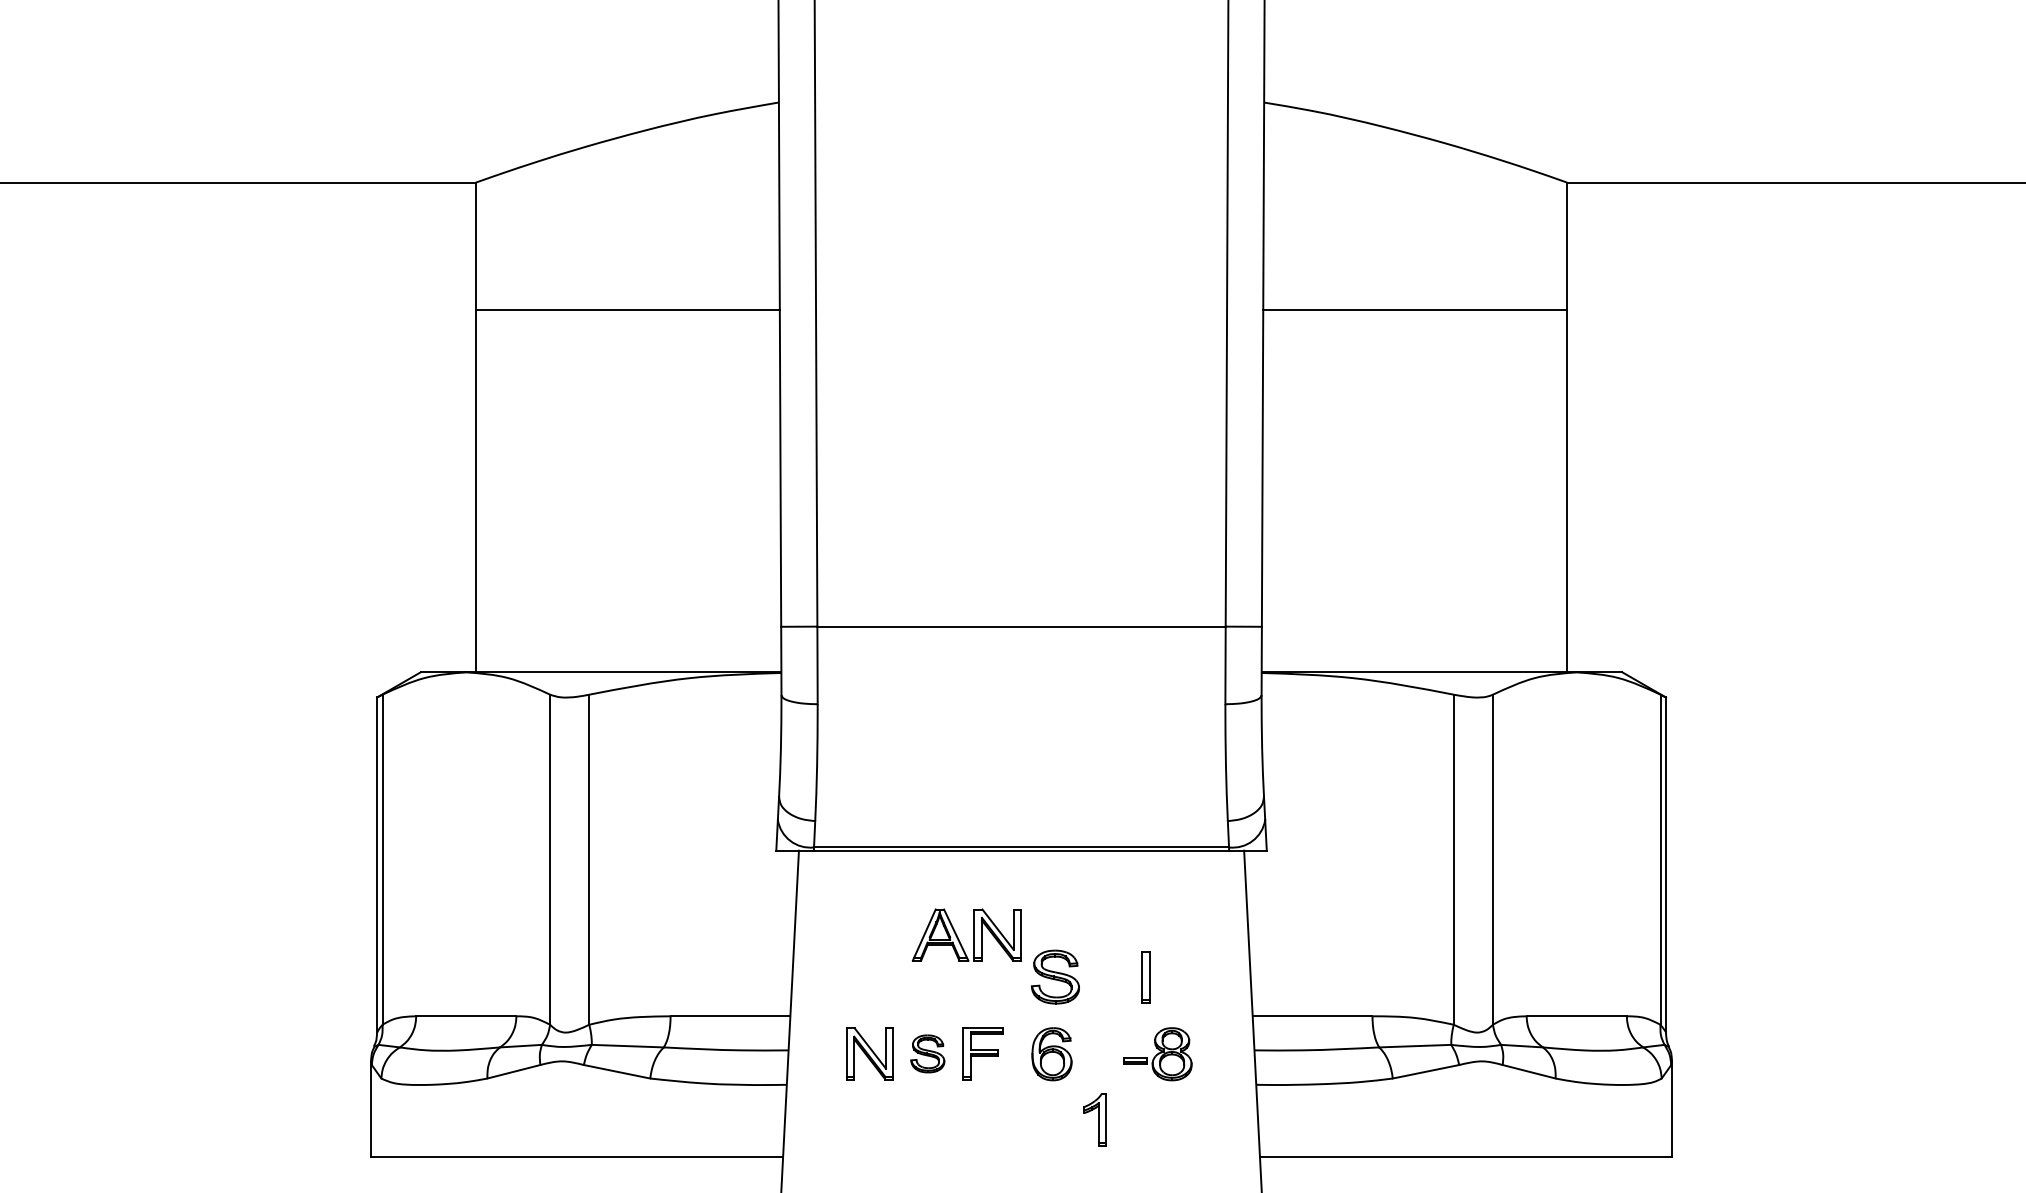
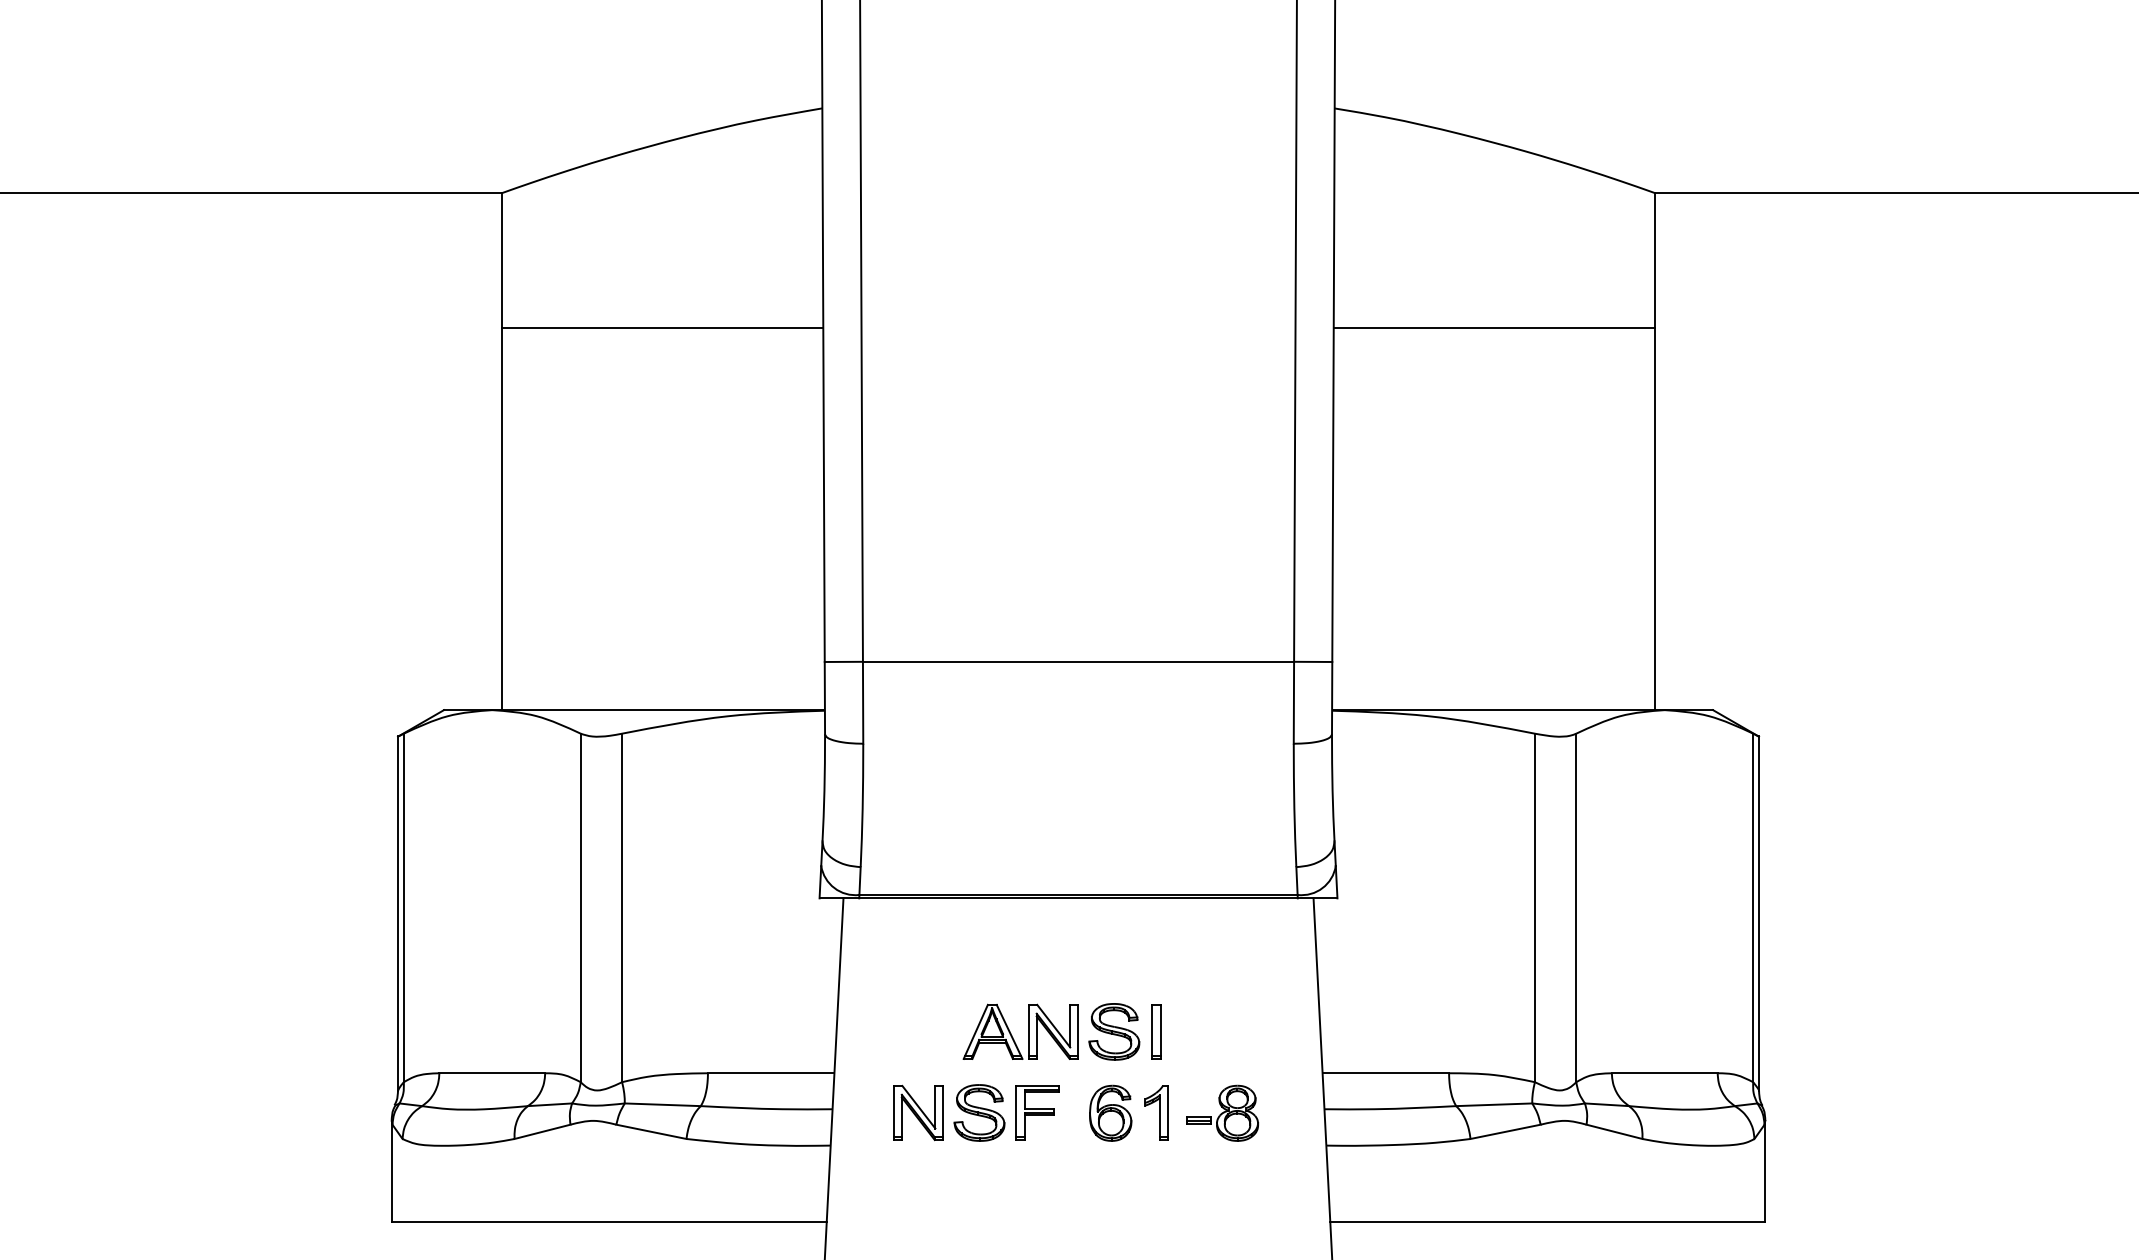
part: (973, 934) -> (1027, 1031), moved
part: (1145, 977) -> (1155, 1032), moved
part: (927, 1053) -> (979, 1112), size x1.43
part: (1094, 1119) -> (1155, 1112), moved

